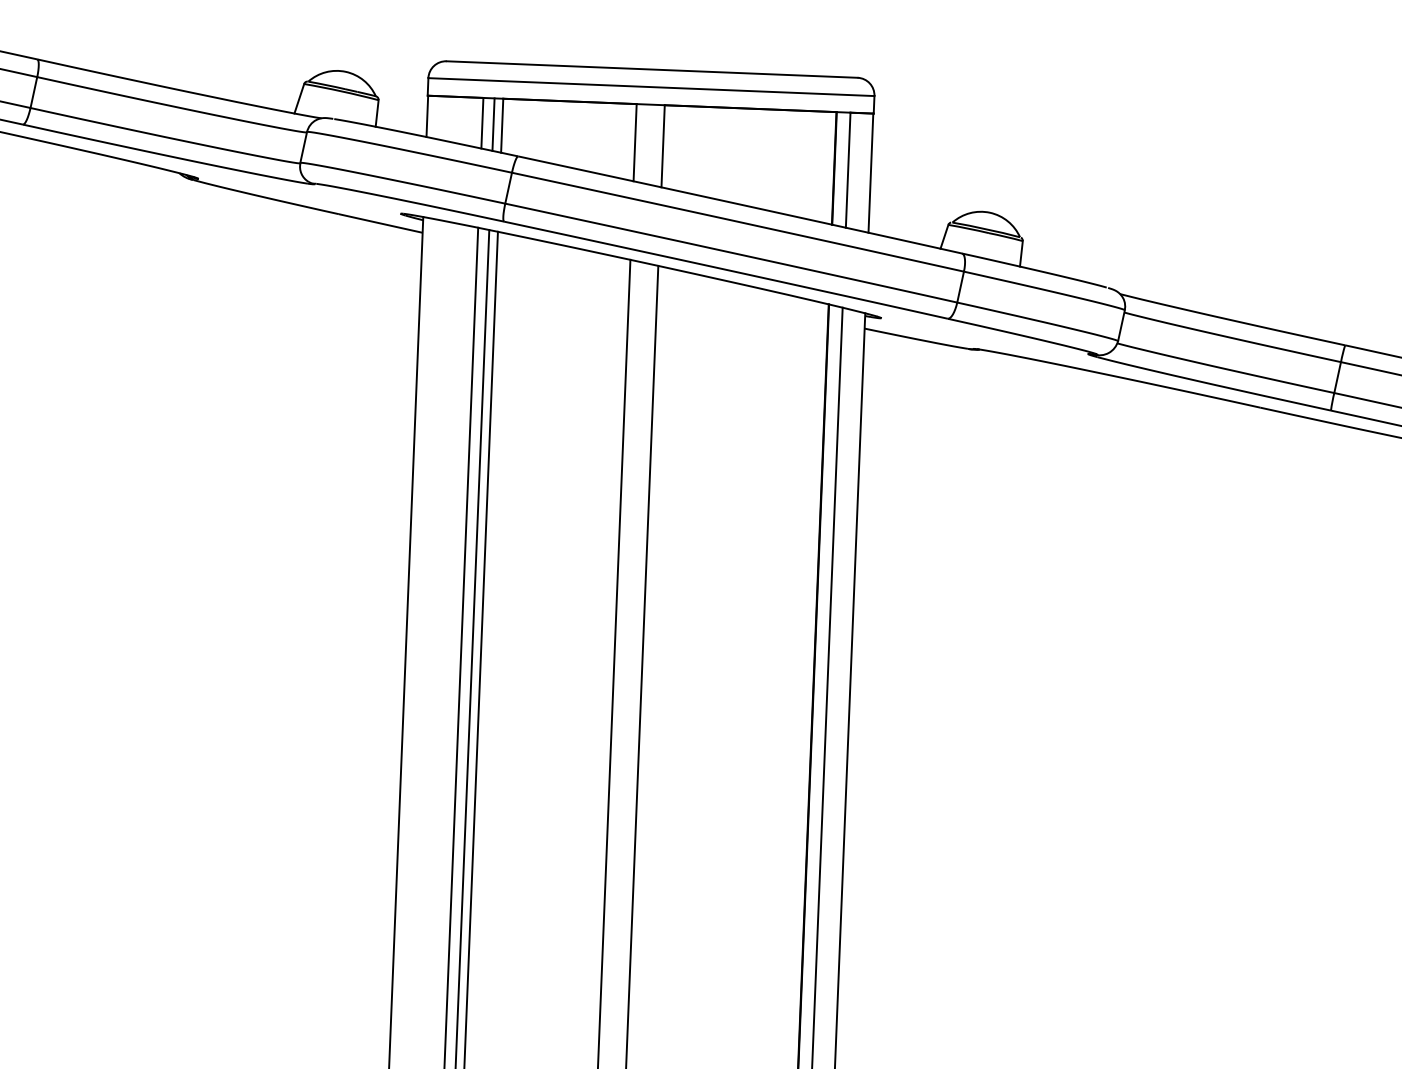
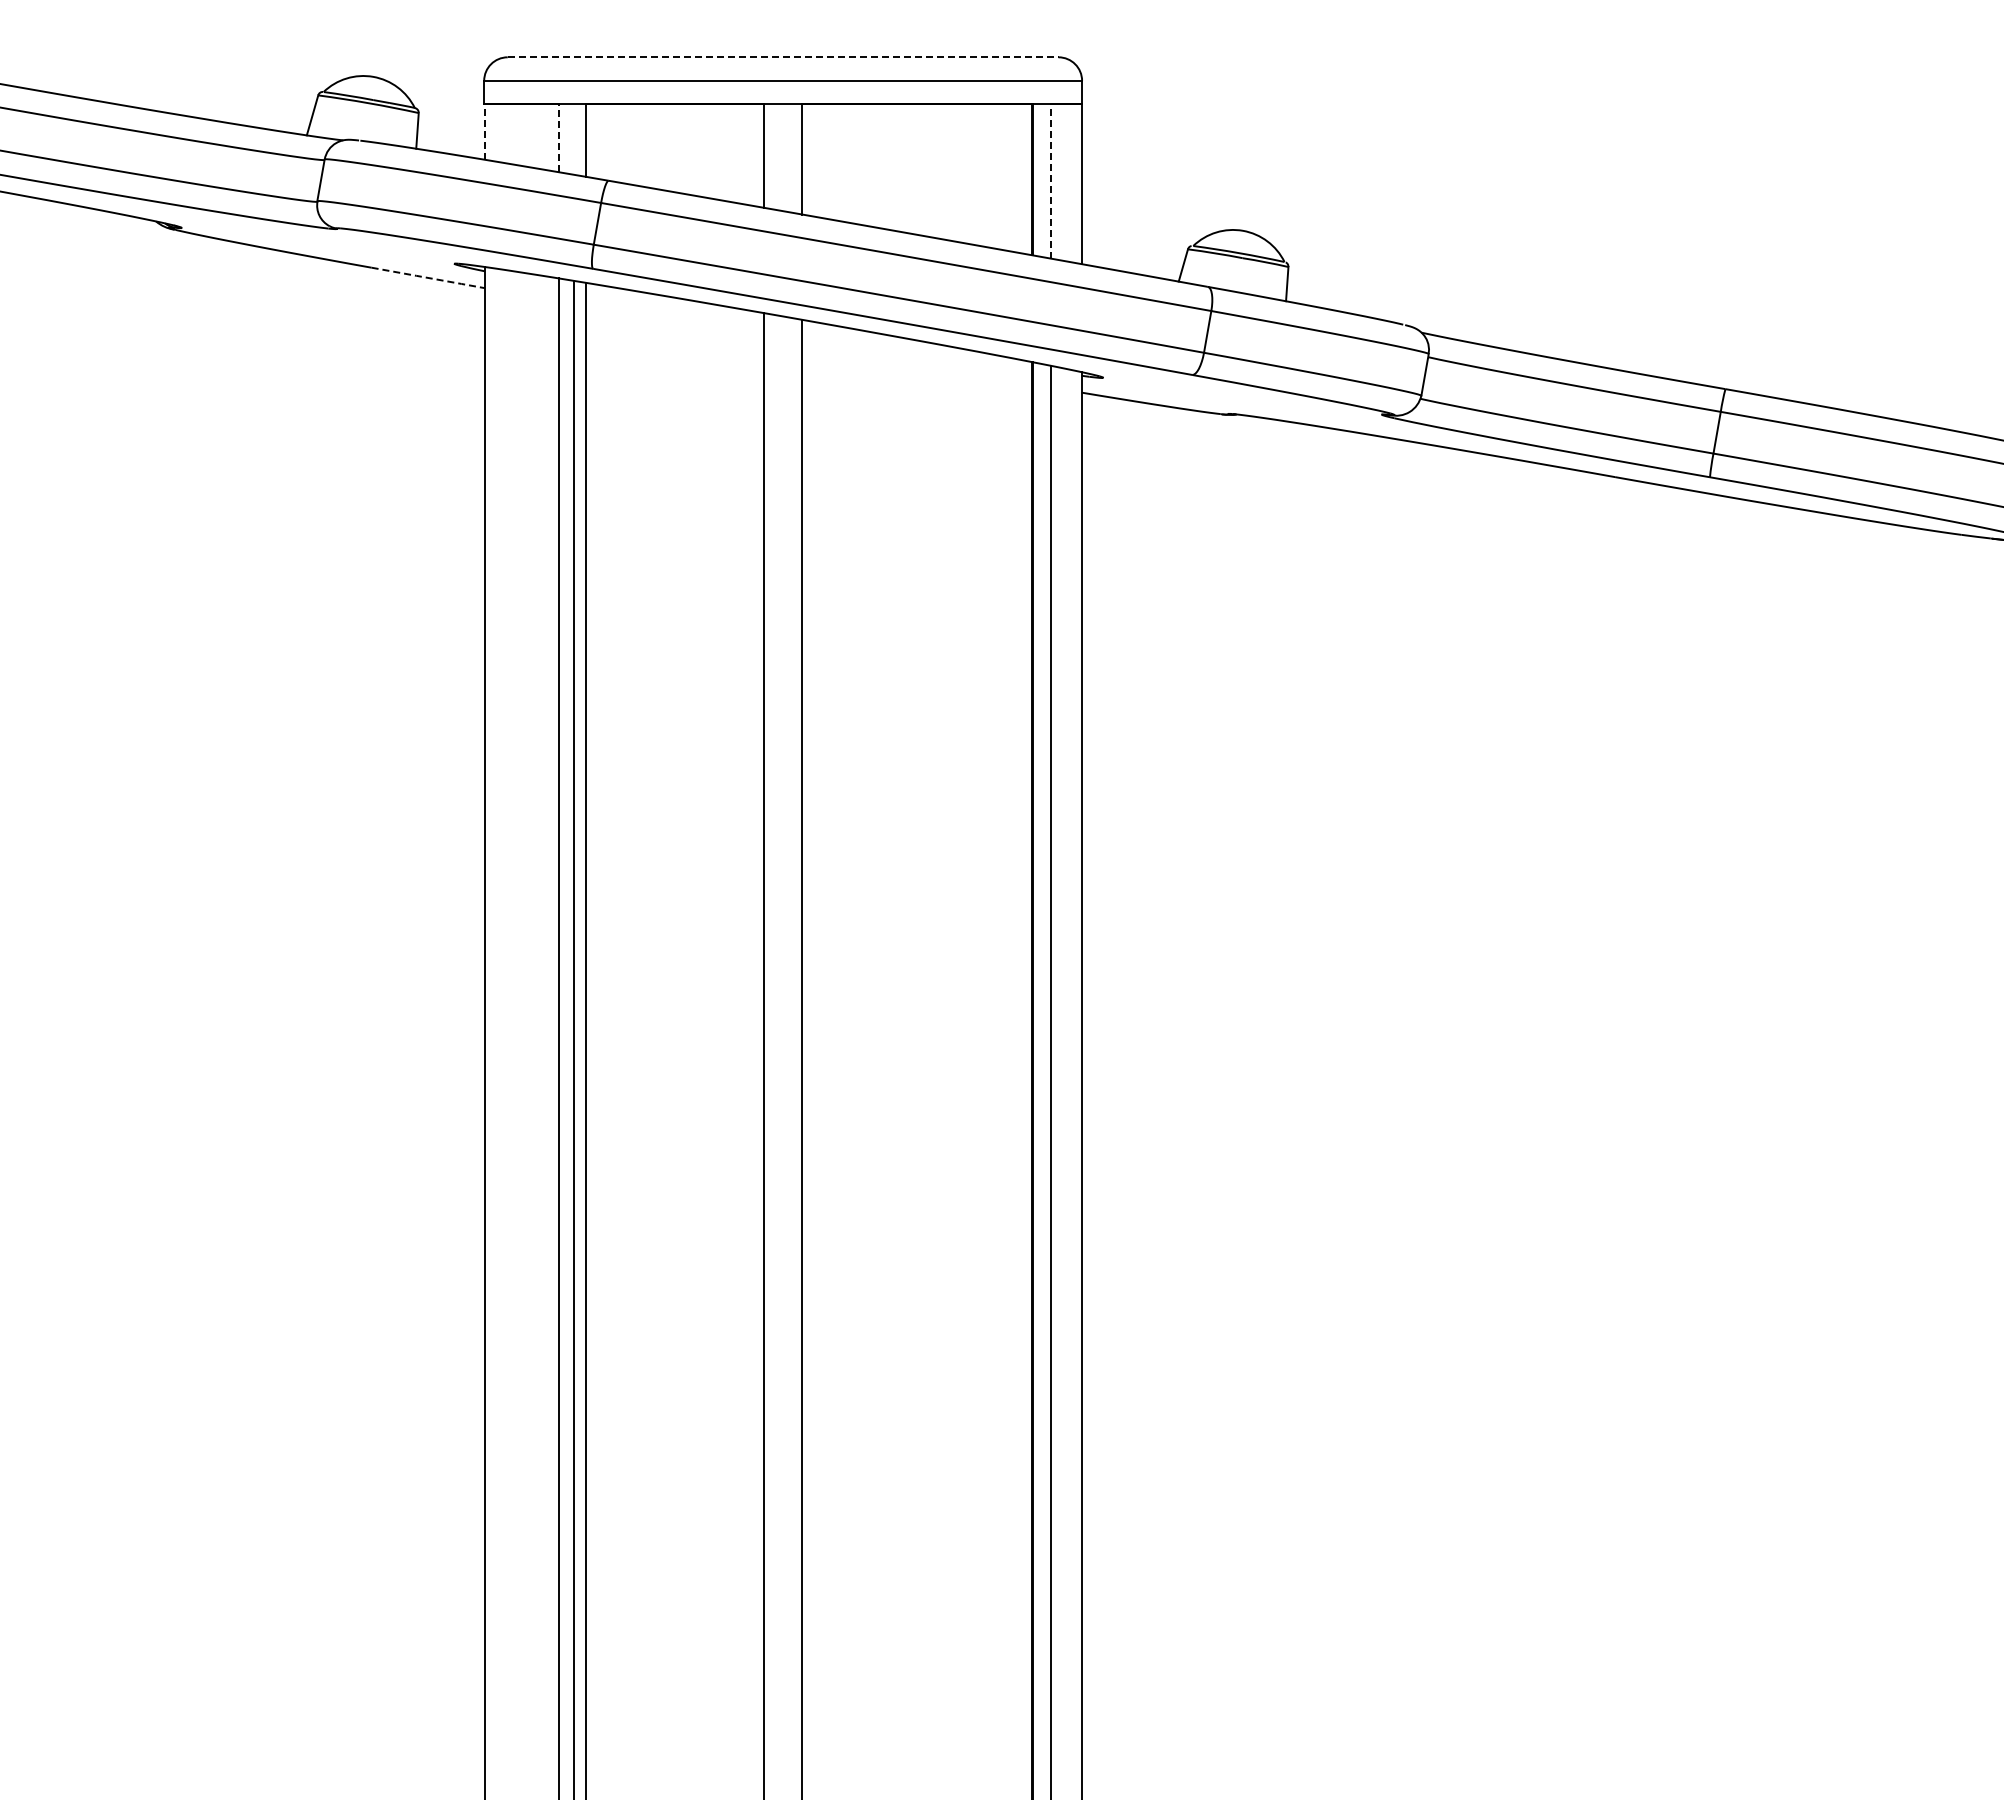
line: (652, 69) -> (783, 57), solid -> dashed
line: (427, 116) -> (484, 132), solid -> dashed
line: (482, 123) -> (558, 138), solid -> dashed
line: (493, 124) -> (573, 139), removed
line: (847, 170) -> (1050, 181), solid -> dashed
line: (380, 223) -> (428, 277), solid -> dashed

